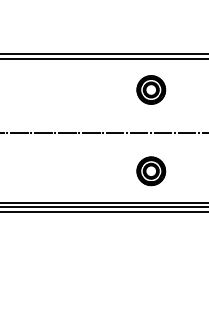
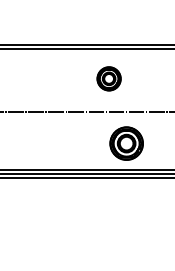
part: (151, 89) -> (109, 78), moved
part: (151, 171) -> (126, 143), size x1.4

